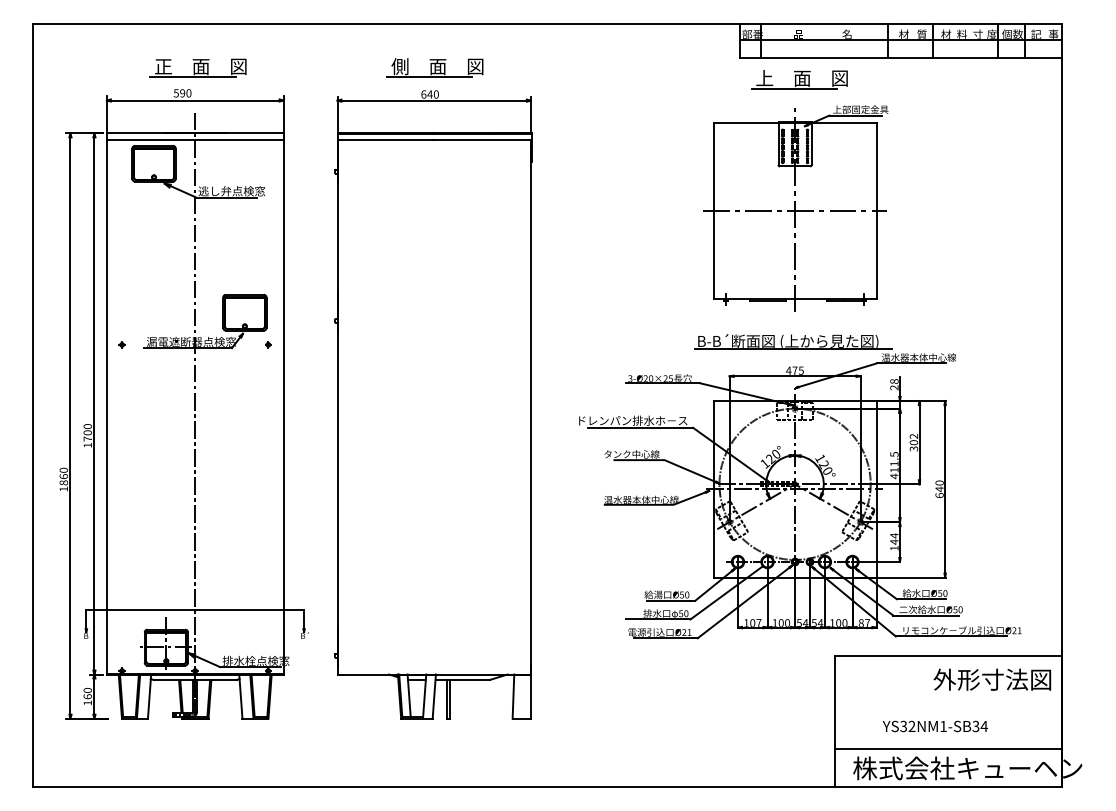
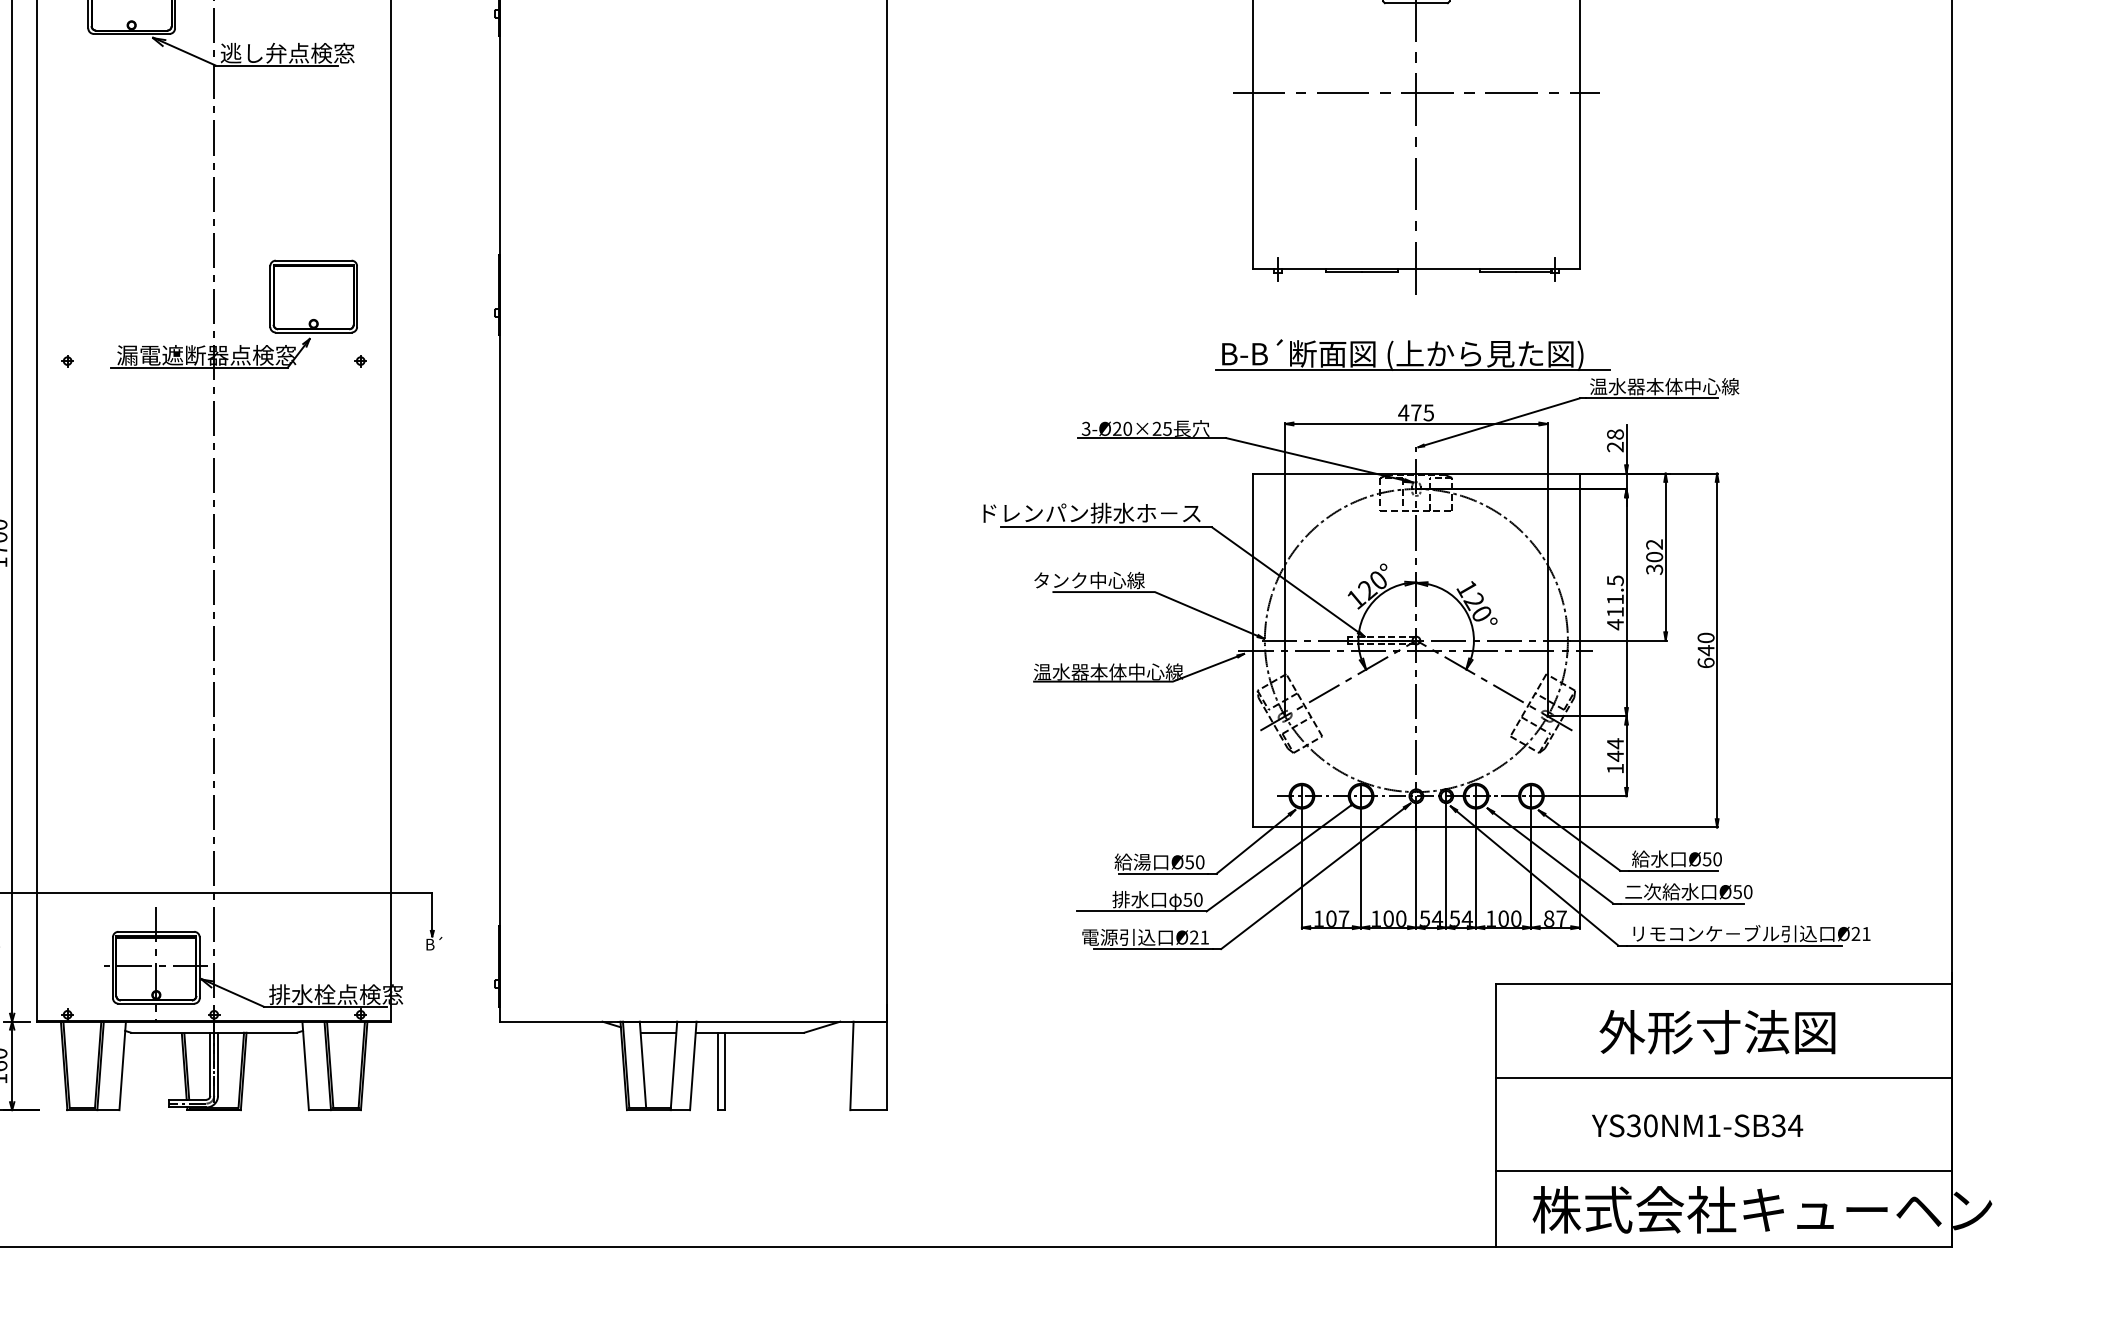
text: (992, 679) -> (1717, 1031), moved
line: (948, 702) -> (1723, 1077), added
text: (911, 726) -> (1649, 1125), YS32NM1-SB34 -> YS30NM1-SB34

